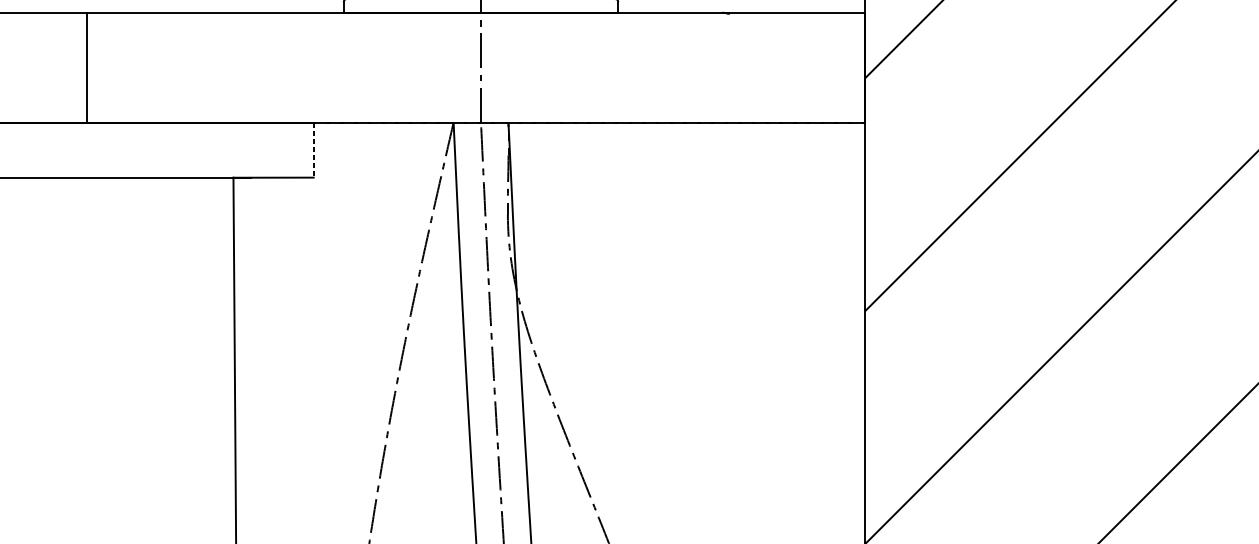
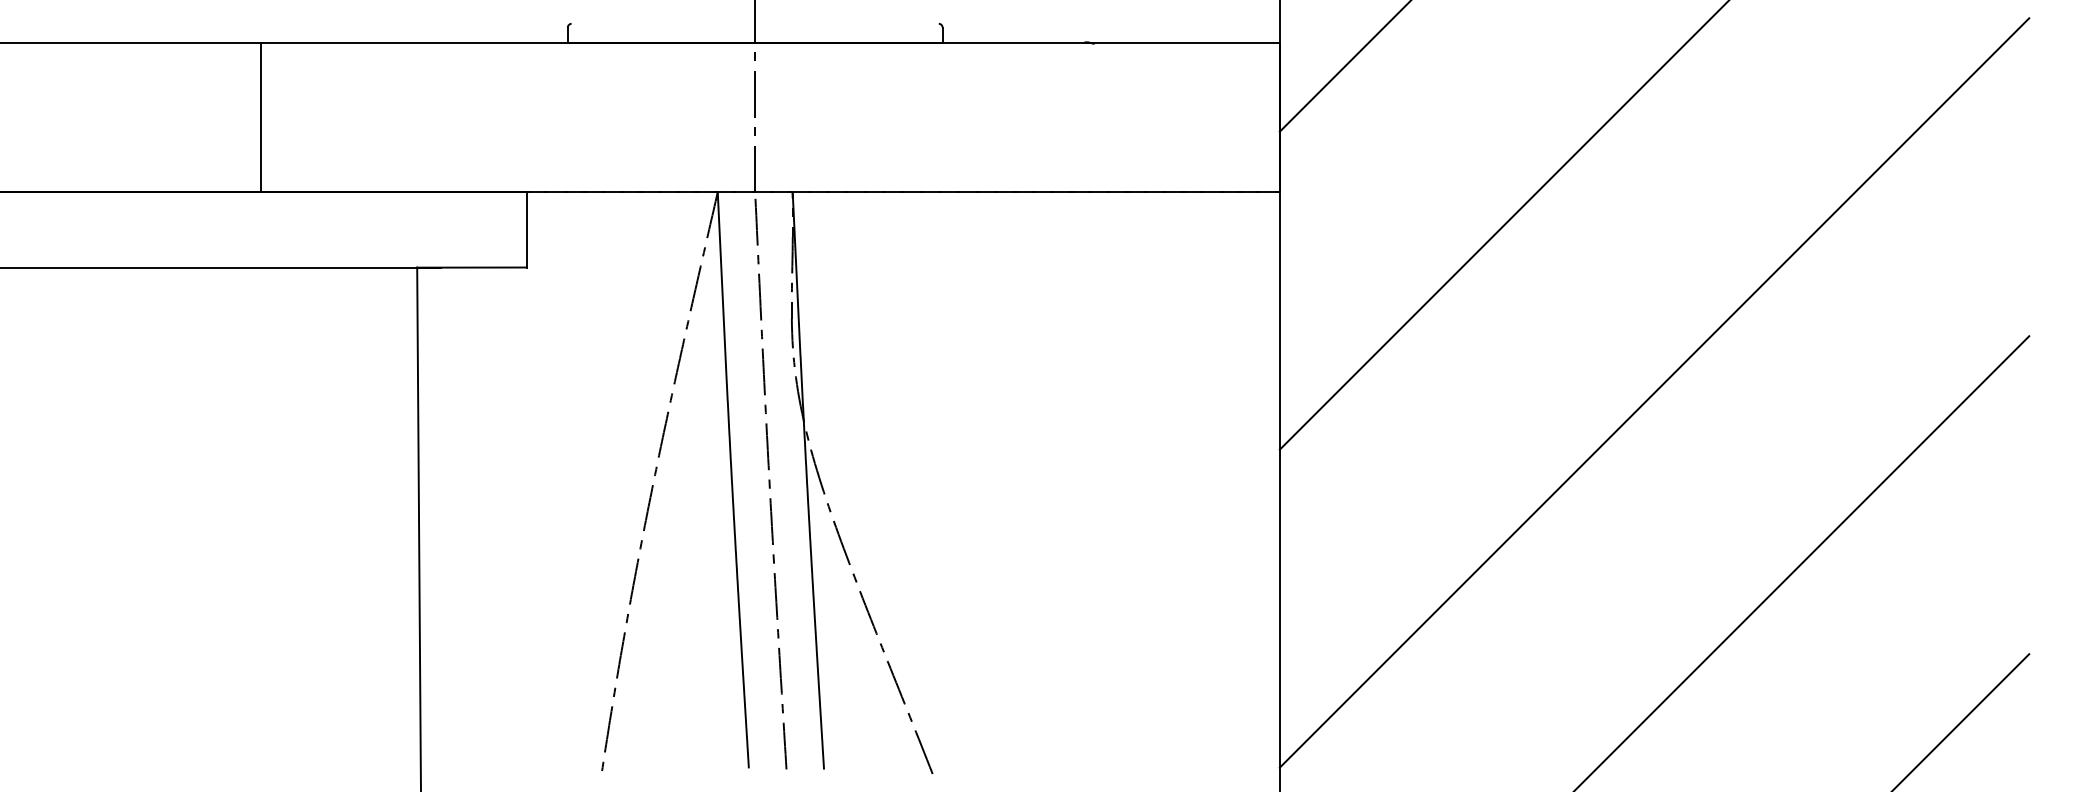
line: (86, 67) -> (260, 117), moved
line: (313, 149) -> (526, 229), dashed -> solid

